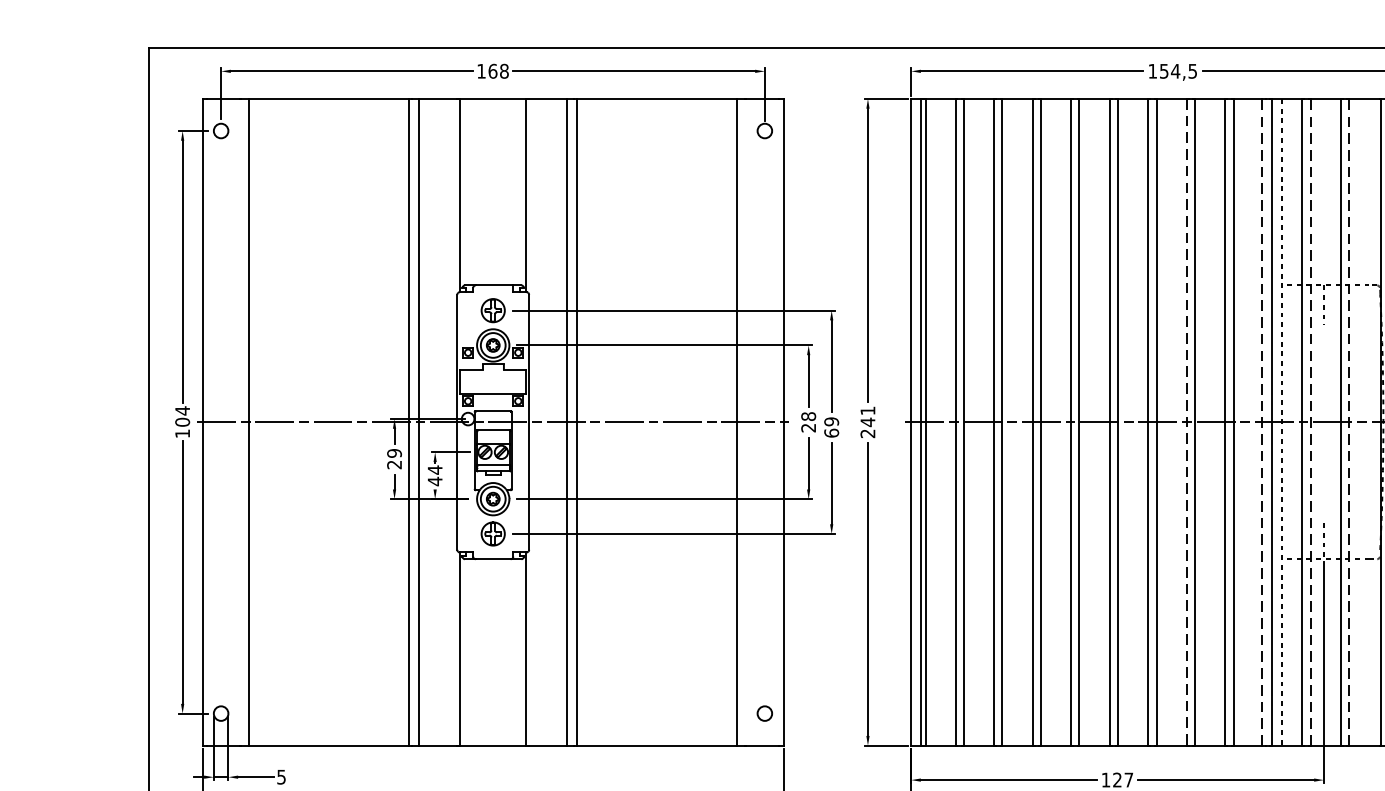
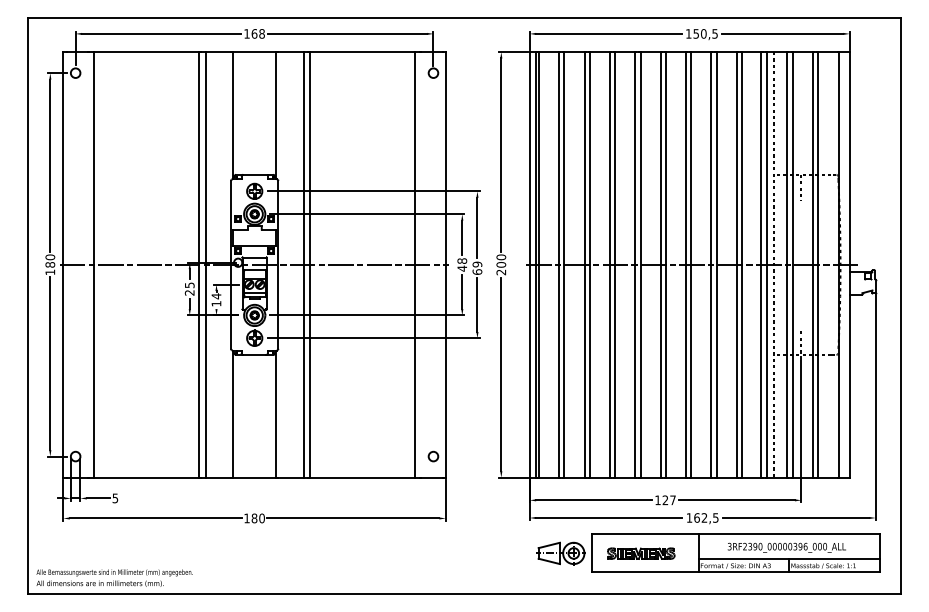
text: (1175, 70) -> (703, 33), 154,5 -> 150,5
text: (182, 415) -> (50, 260), 104 -> 180
text: (868, 415) -> (501, 260), 241 -> 200
line: (1187, 421) -> (711, 264), dashed -> solid
line: (1261, 421) -> (760, 264), dashed -> solid
line: (1310, 421) -> (792, 264), dashed -> solid
line: (1348, 421) -> (817, 264), dashed -> solid
text: (808, 427) -> (462, 268), 28 -> 48
text: (394, 453) -> (189, 285), 29 -> 25
text: (435, 480) -> (216, 303), 44 -> 14

